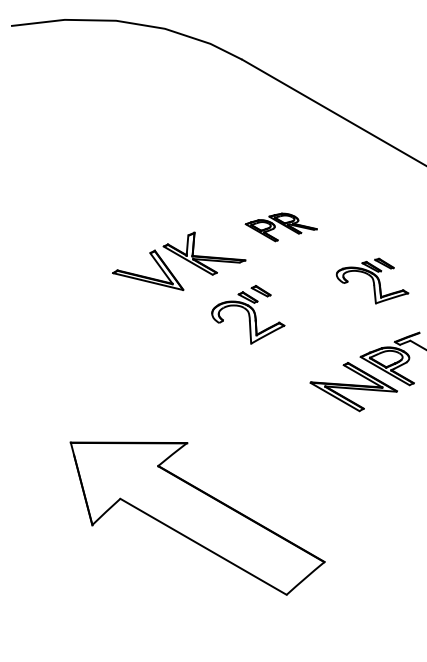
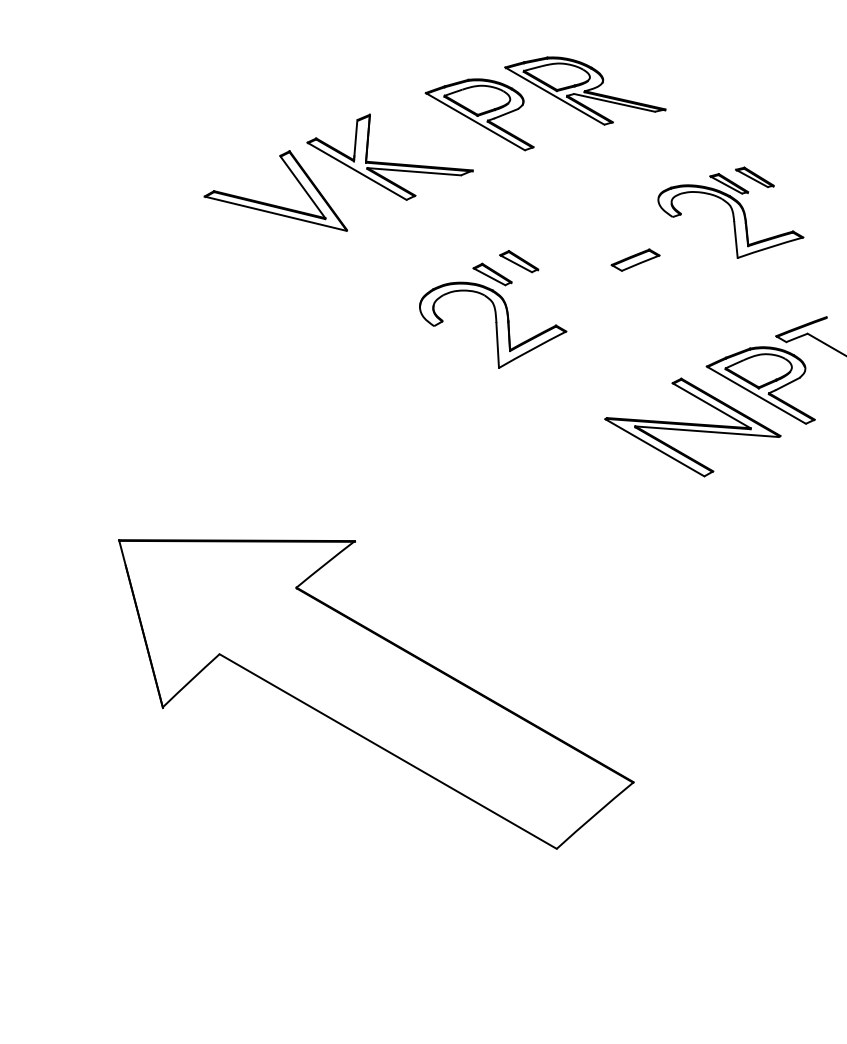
part: (281, 227) -> (546, 104), size x1.67
part: (325, 304) -> (635, 260), added
part: (248, 314) -> (493, 308), moved

